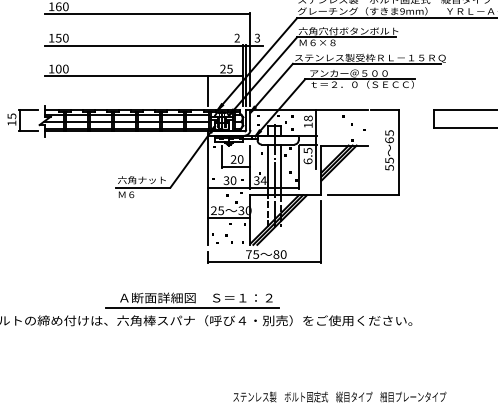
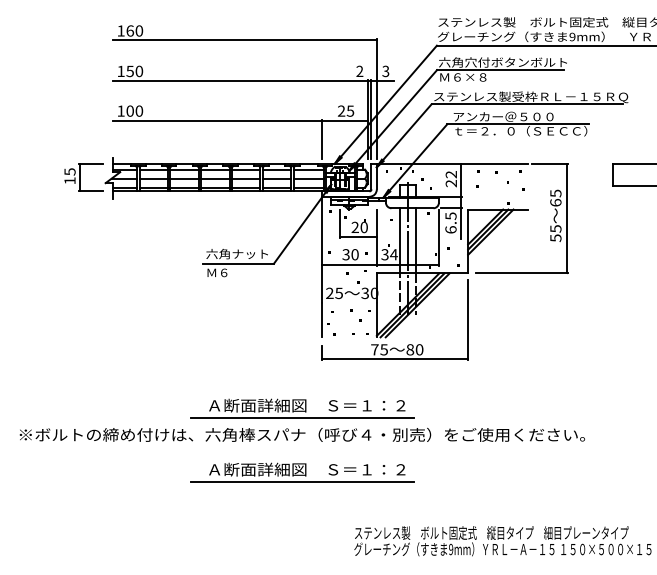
text: (308, 122) -> (451, 179), 18 -> 22
line: (229, 217) -> (349, 302), removed
part: (192, 349) -> (302, 472), added

